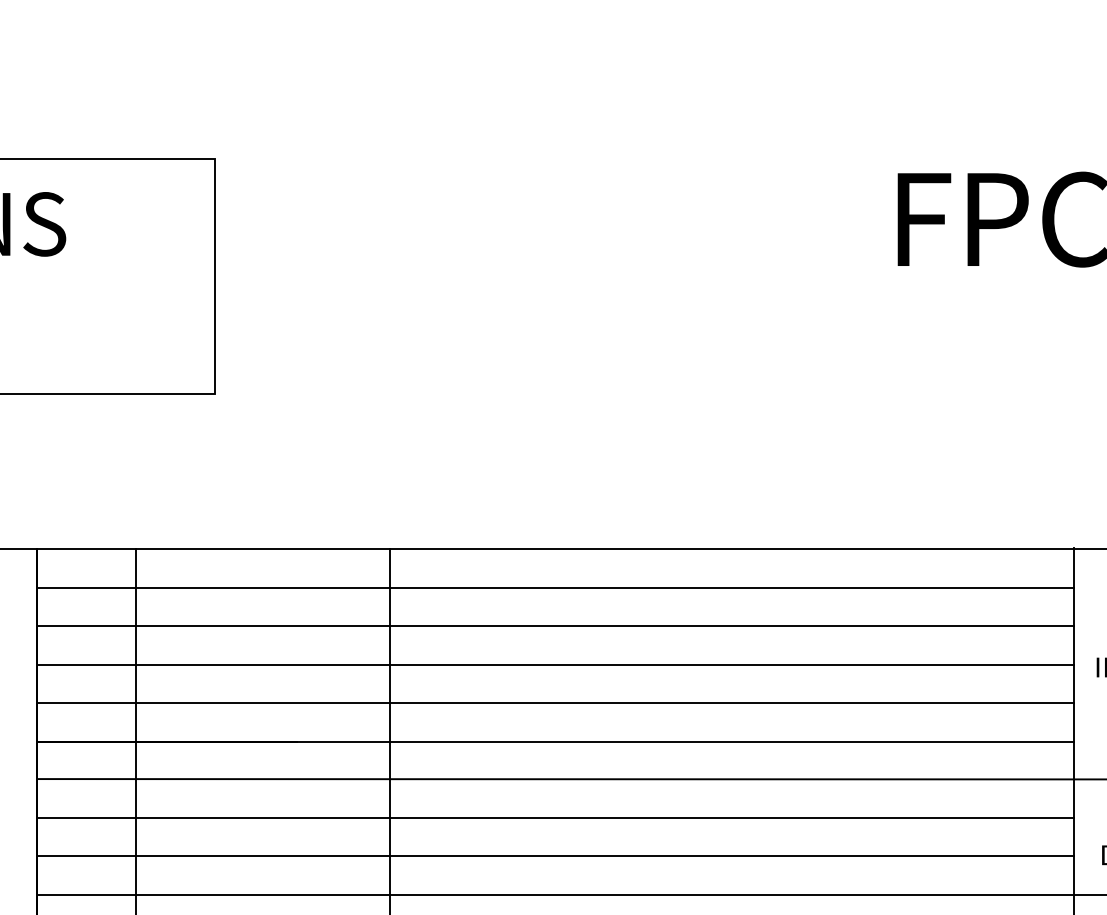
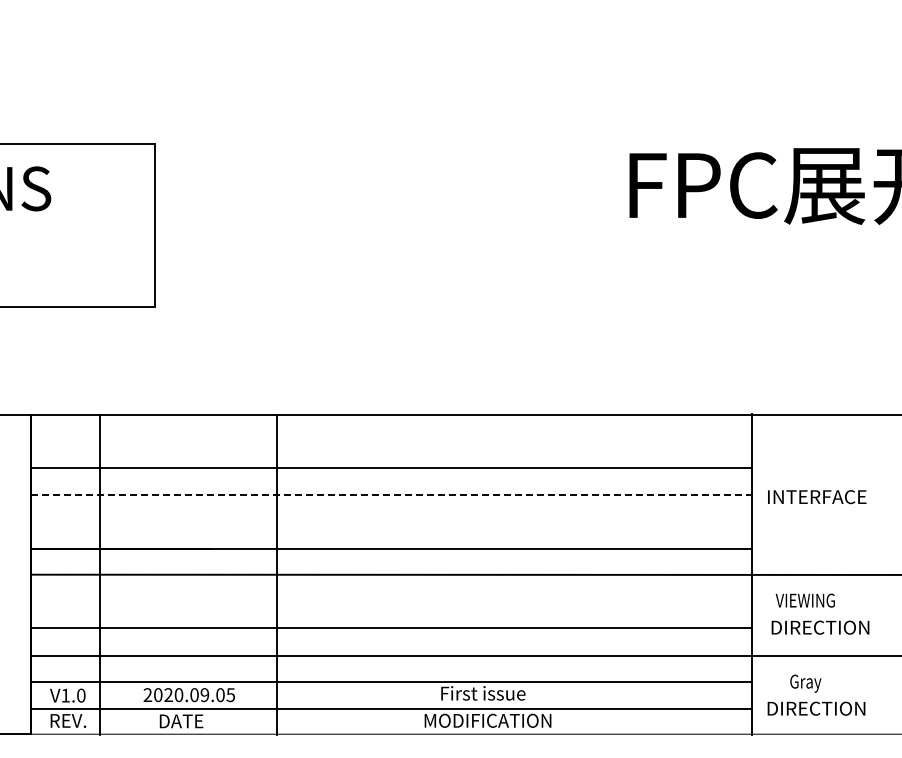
line: (555, 587) -> (391, 441), removed
line: (555, 665) -> (391, 495), solid -> dashed
line: (555, 702) -> (391, 521), removed
line: (555, 819) -> (391, 602), removed

